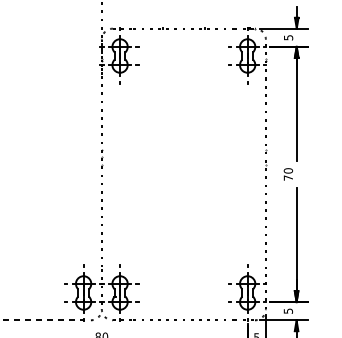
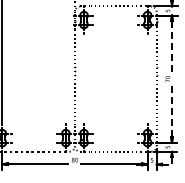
line: (295, 109) -> (171, 46), solid -> dashed
line: (295, 239) -> (171, 111), solid -> dashed

